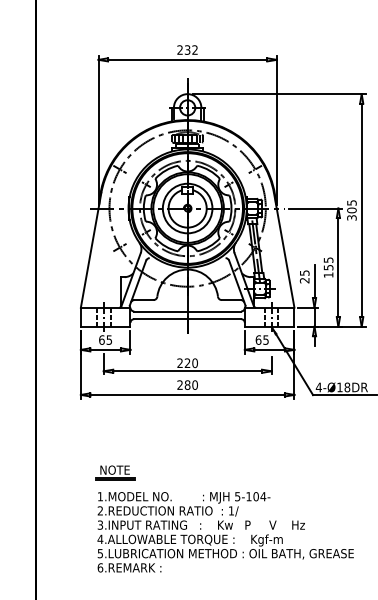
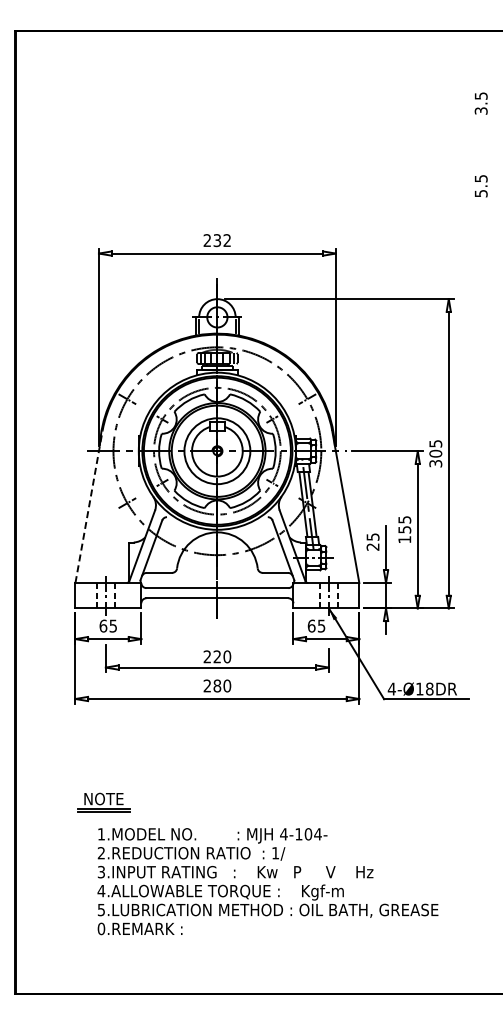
line: (91, 250) -> (89, 506), solid -> dashed
part: (114, 472) -> (103, 802), moved
text: (237, 496) -> (283, 834), 5-104- -> 4-104-
text: (100, 567) -> (101, 928), 6.REMARK -> 0.REMARK

